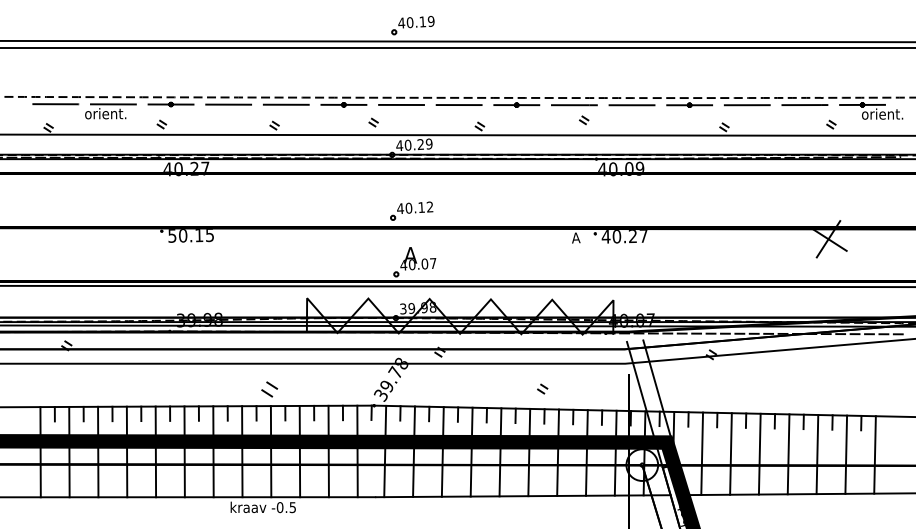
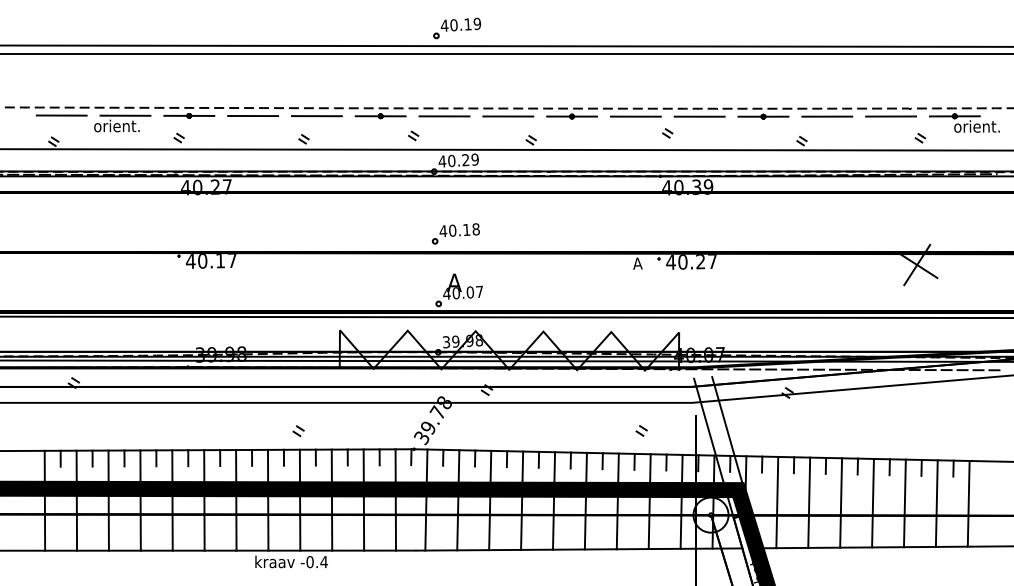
part: (584, 120) -> (668, 133), moved
text: (629, 168) -> (696, 186), 40.09 -> 40.39
text: (429, 206) -> (475, 228), 40.12 -> 40.18
text: (190, 235) -> (210, 260), 50.15 -> 40.17
part: (269, 388) -> (298, 430), size x0.62
part: (542, 388) -> (641, 430), moved
text: (292, 507) -> (323, 562), -0.5 -> -0.4

